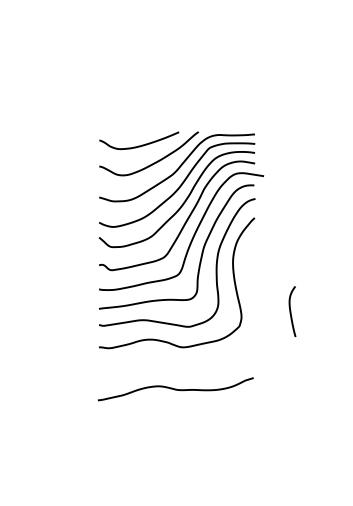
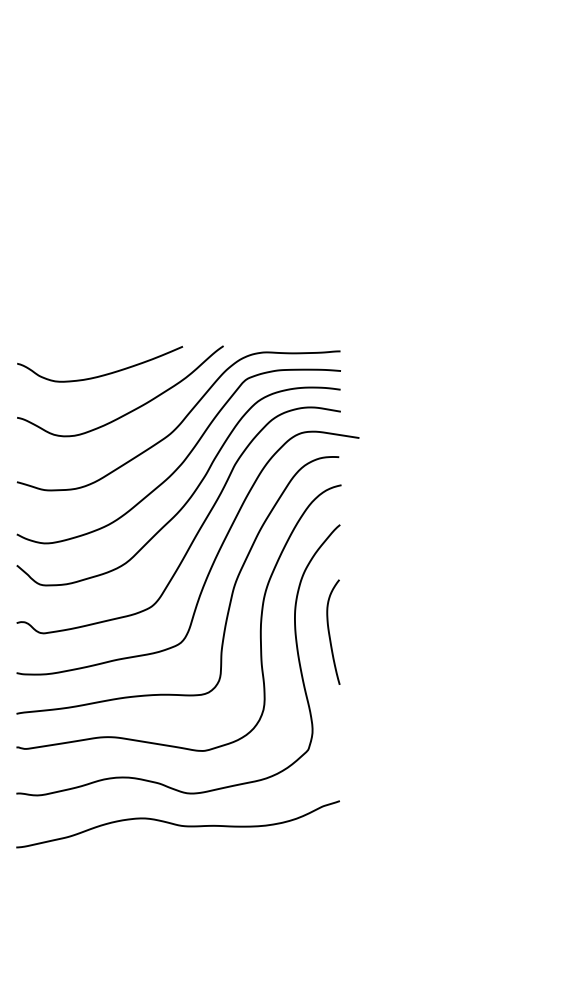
curve: (291, 311) -> (331, 631), moved
curve: (175, 389) -> (177, 825), moved

